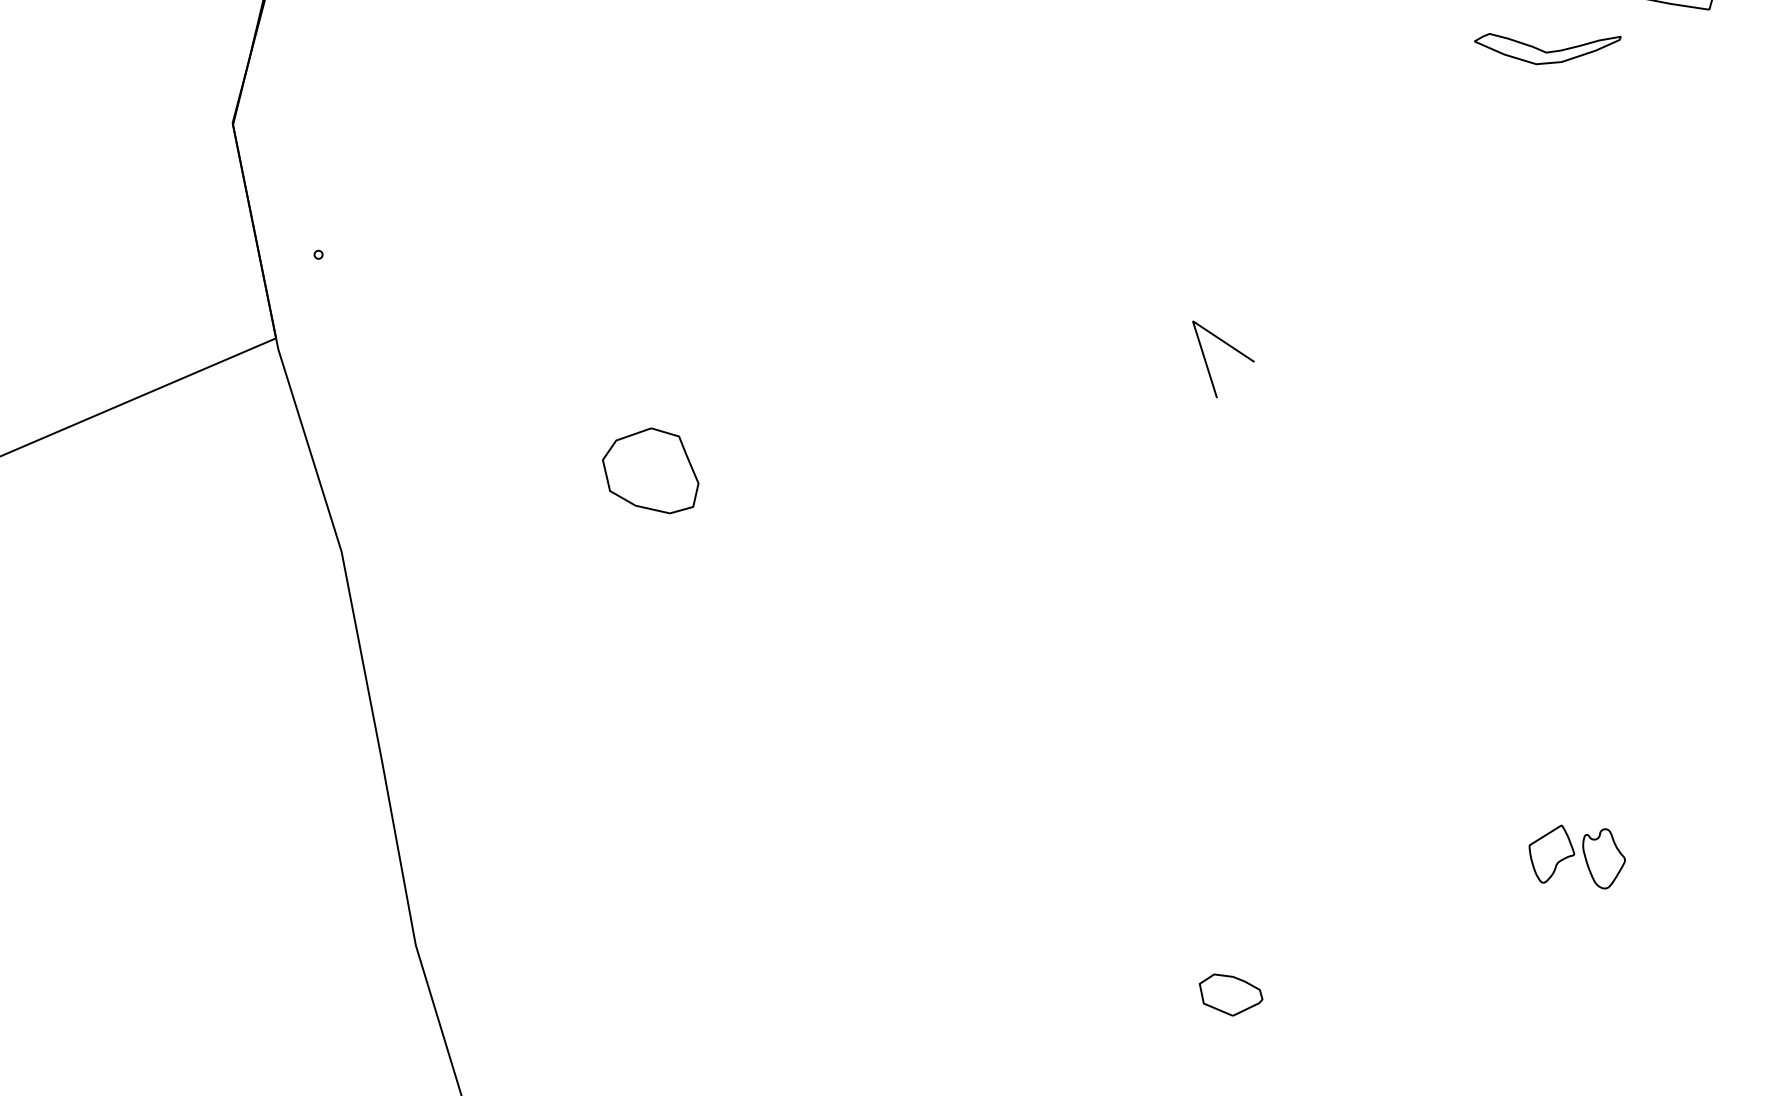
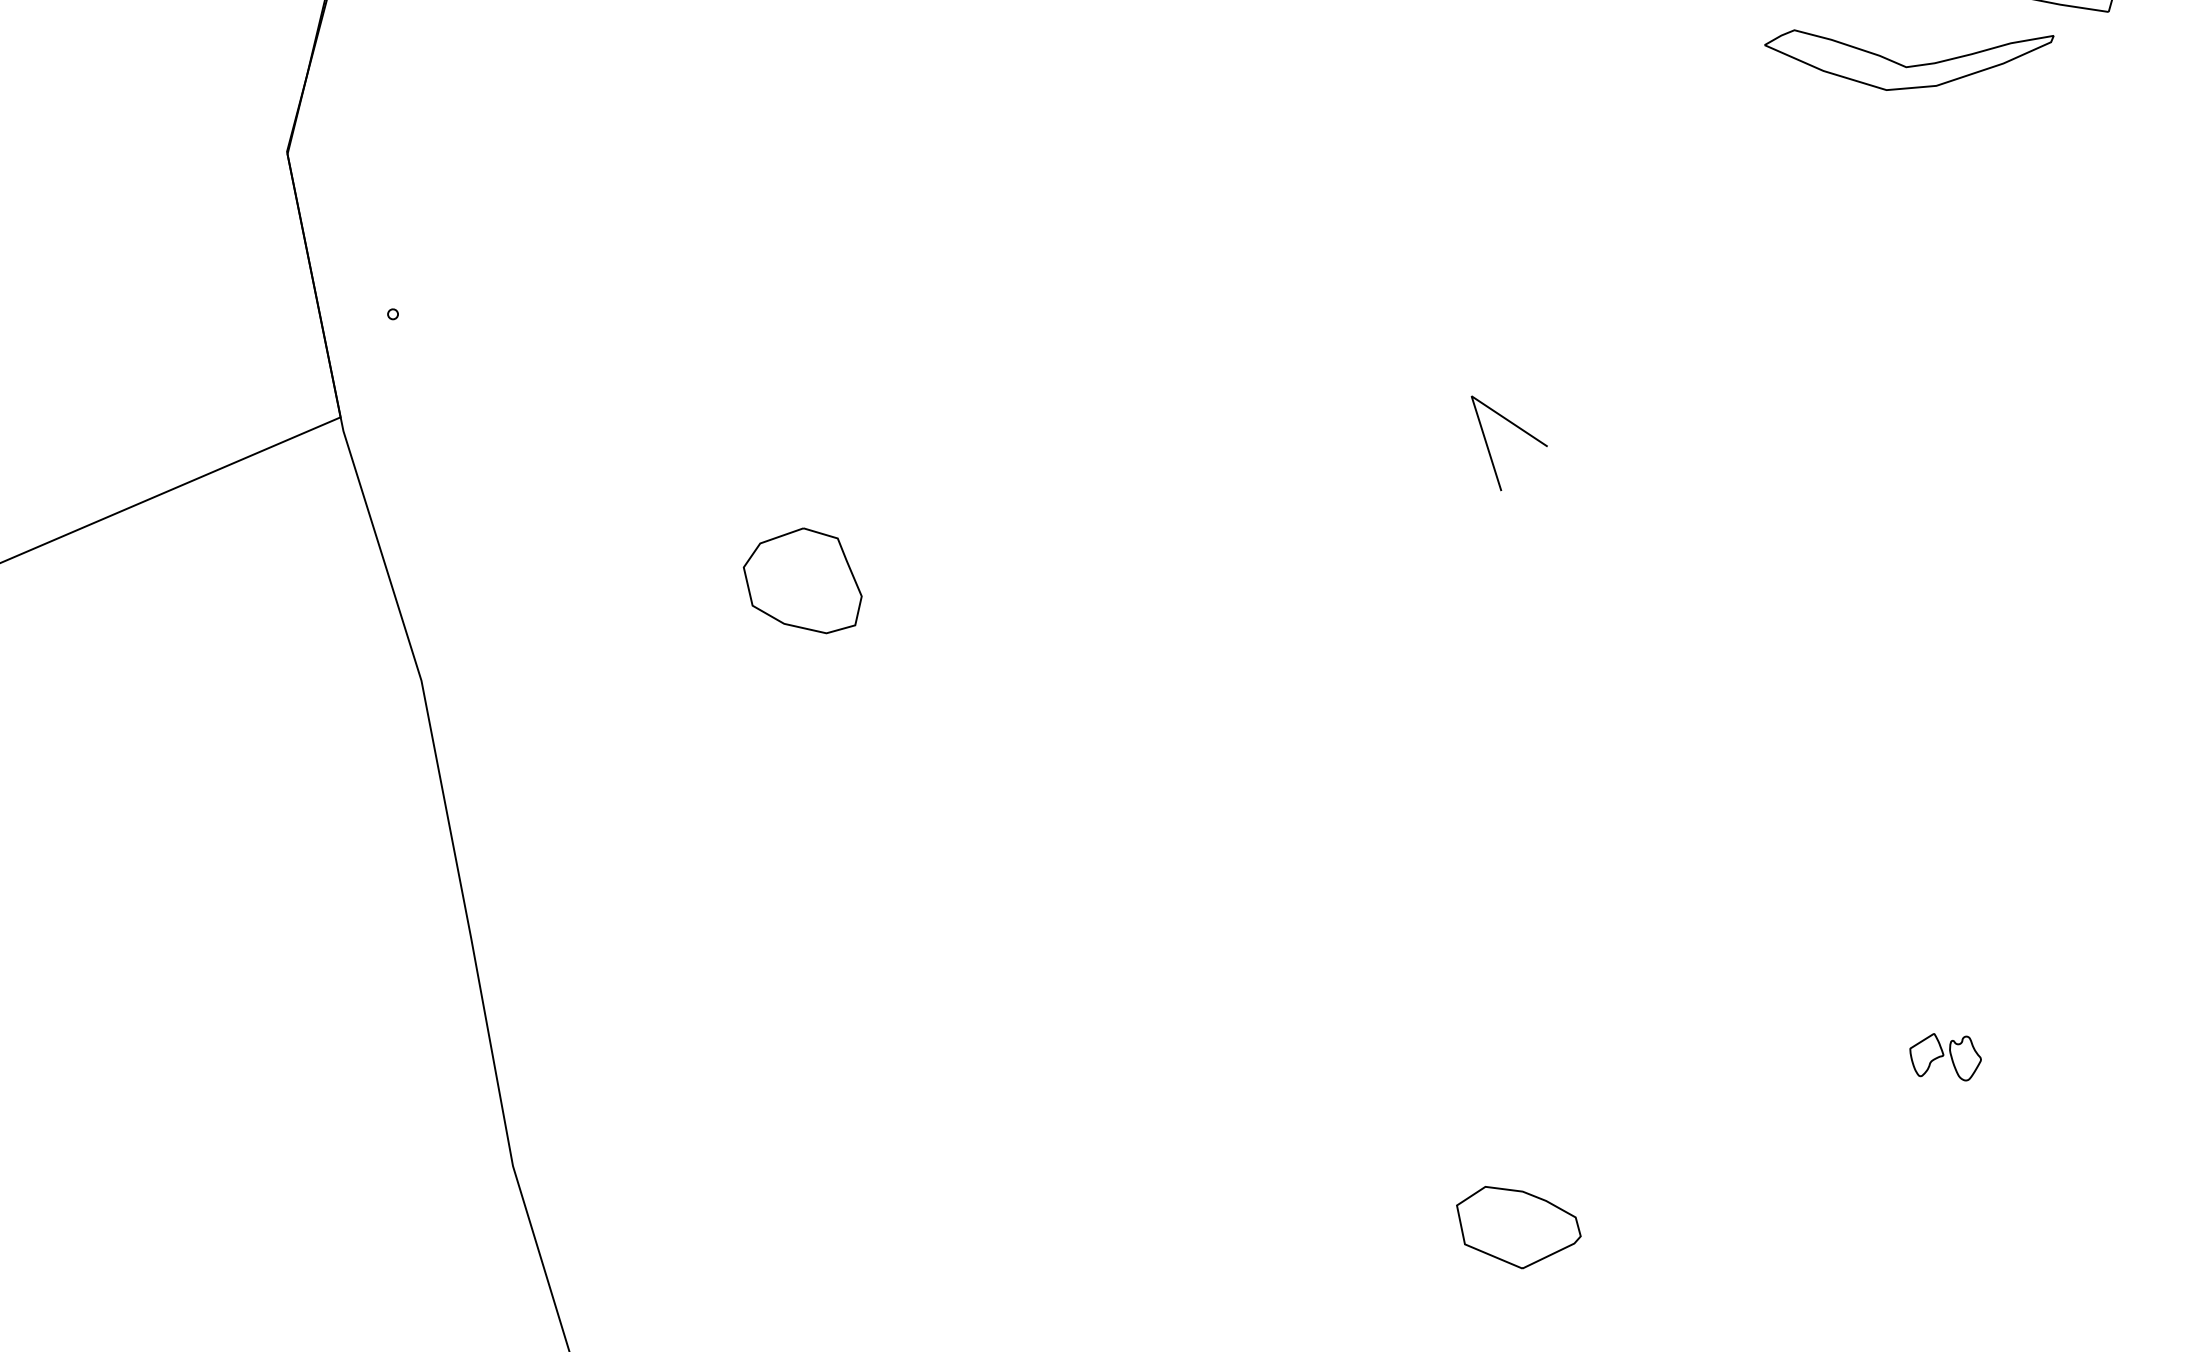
part: (1547, 49) -> (1909, 61), size x1.6
part: (1576, 856) -> (1944, 1056), size x0.6
part: (1230, 994) -> (1517, 1226), size x1.6

